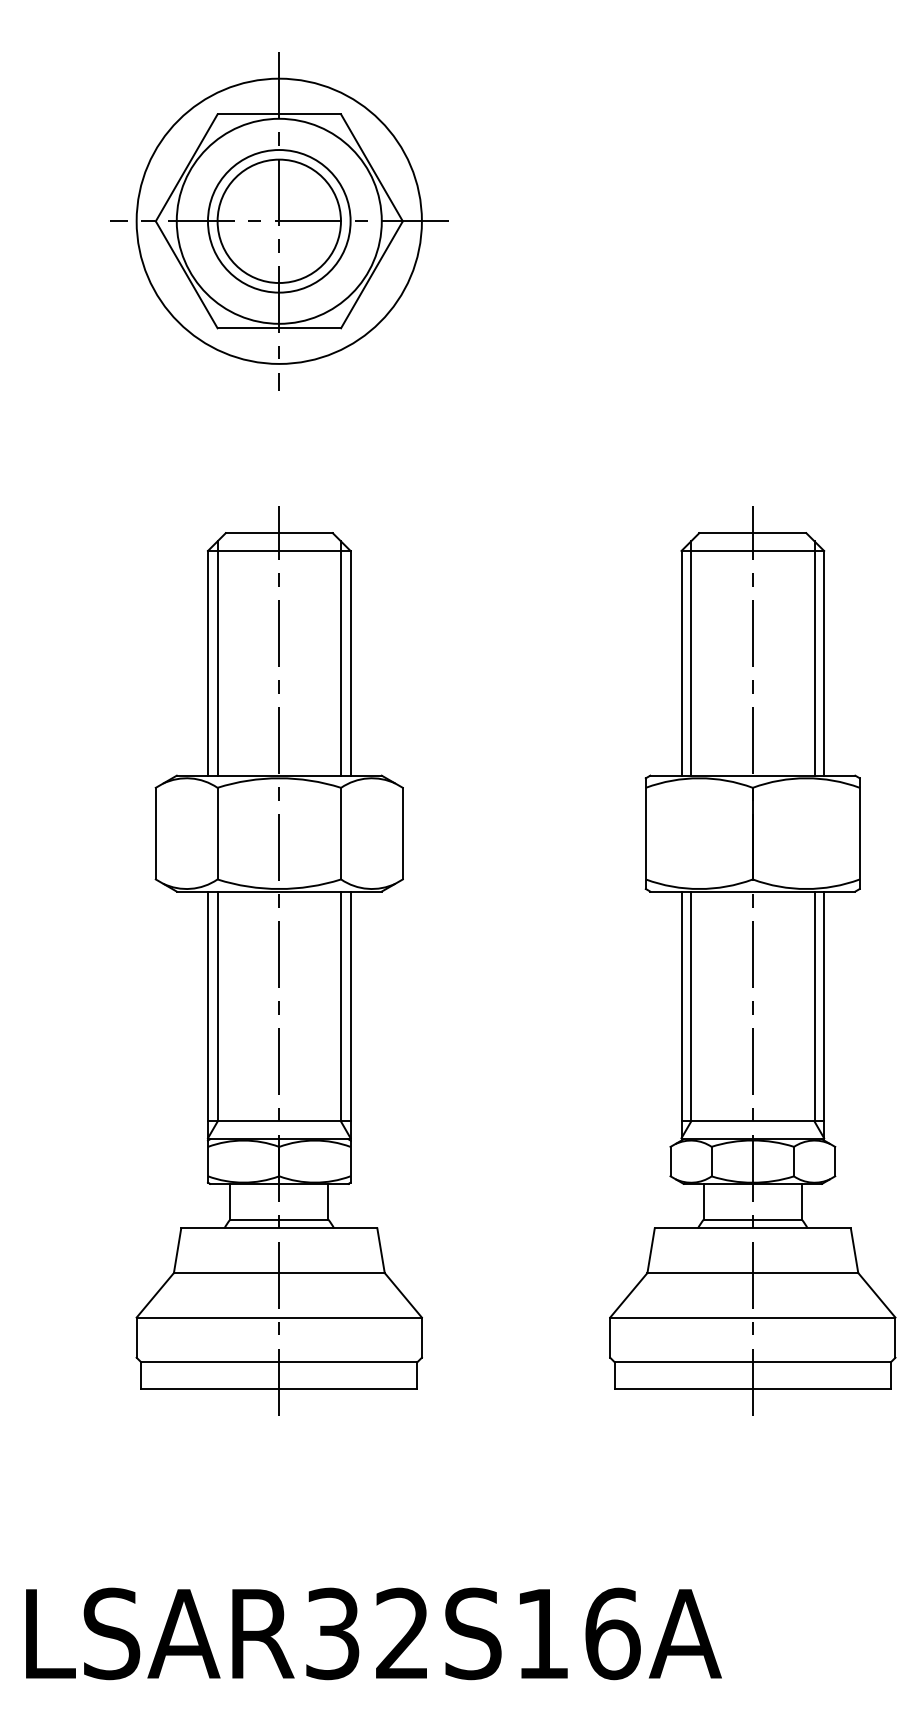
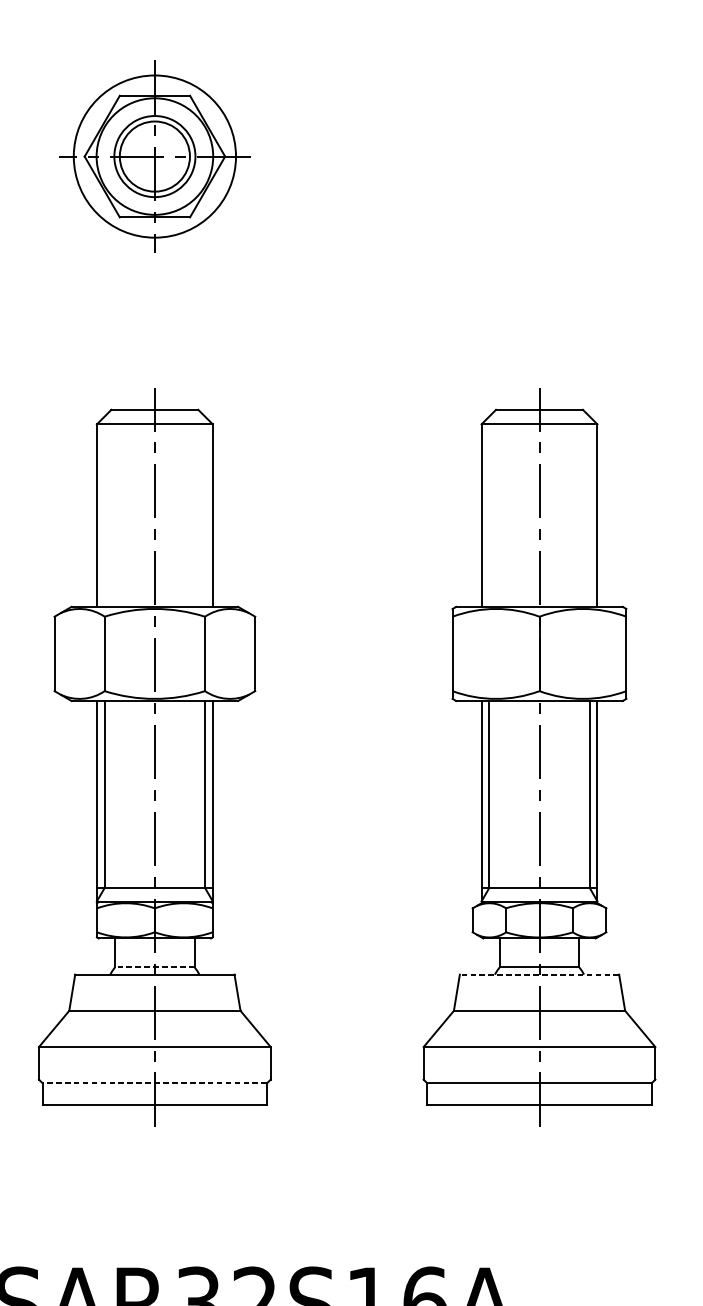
part: (279, 221) -> (155, 156), size x0.7
line: (217, 658) -> (104, 511), removed
line: (340, 658) -> (204, 511), removed
line: (691, 658) -> (489, 511), removed
line: (814, 658) -> (589, 511), removed
line: (278, 1219) -> (154, 967), solid -> dashed
line: (752, 1228) -> (539, 974), solid -> dashed
line: (278, 1362) -> (154, 1083), solid -> dashed

